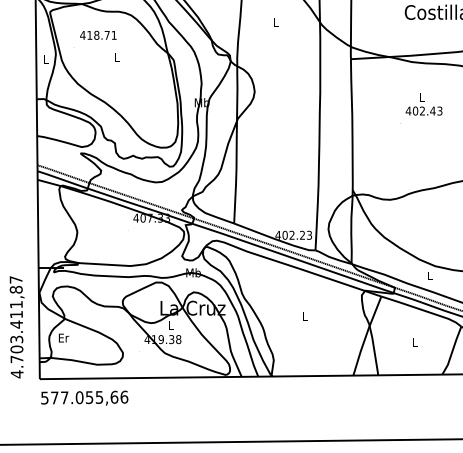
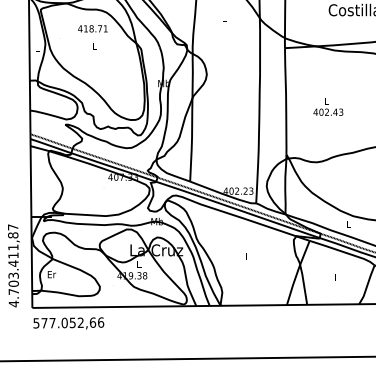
text: (97, 34) -> (92, 28), moved
text: (424, 103) -> (328, 106), moved
text: (99, 397) -> (80, 322), 577.055,66 -> 577.052,66

